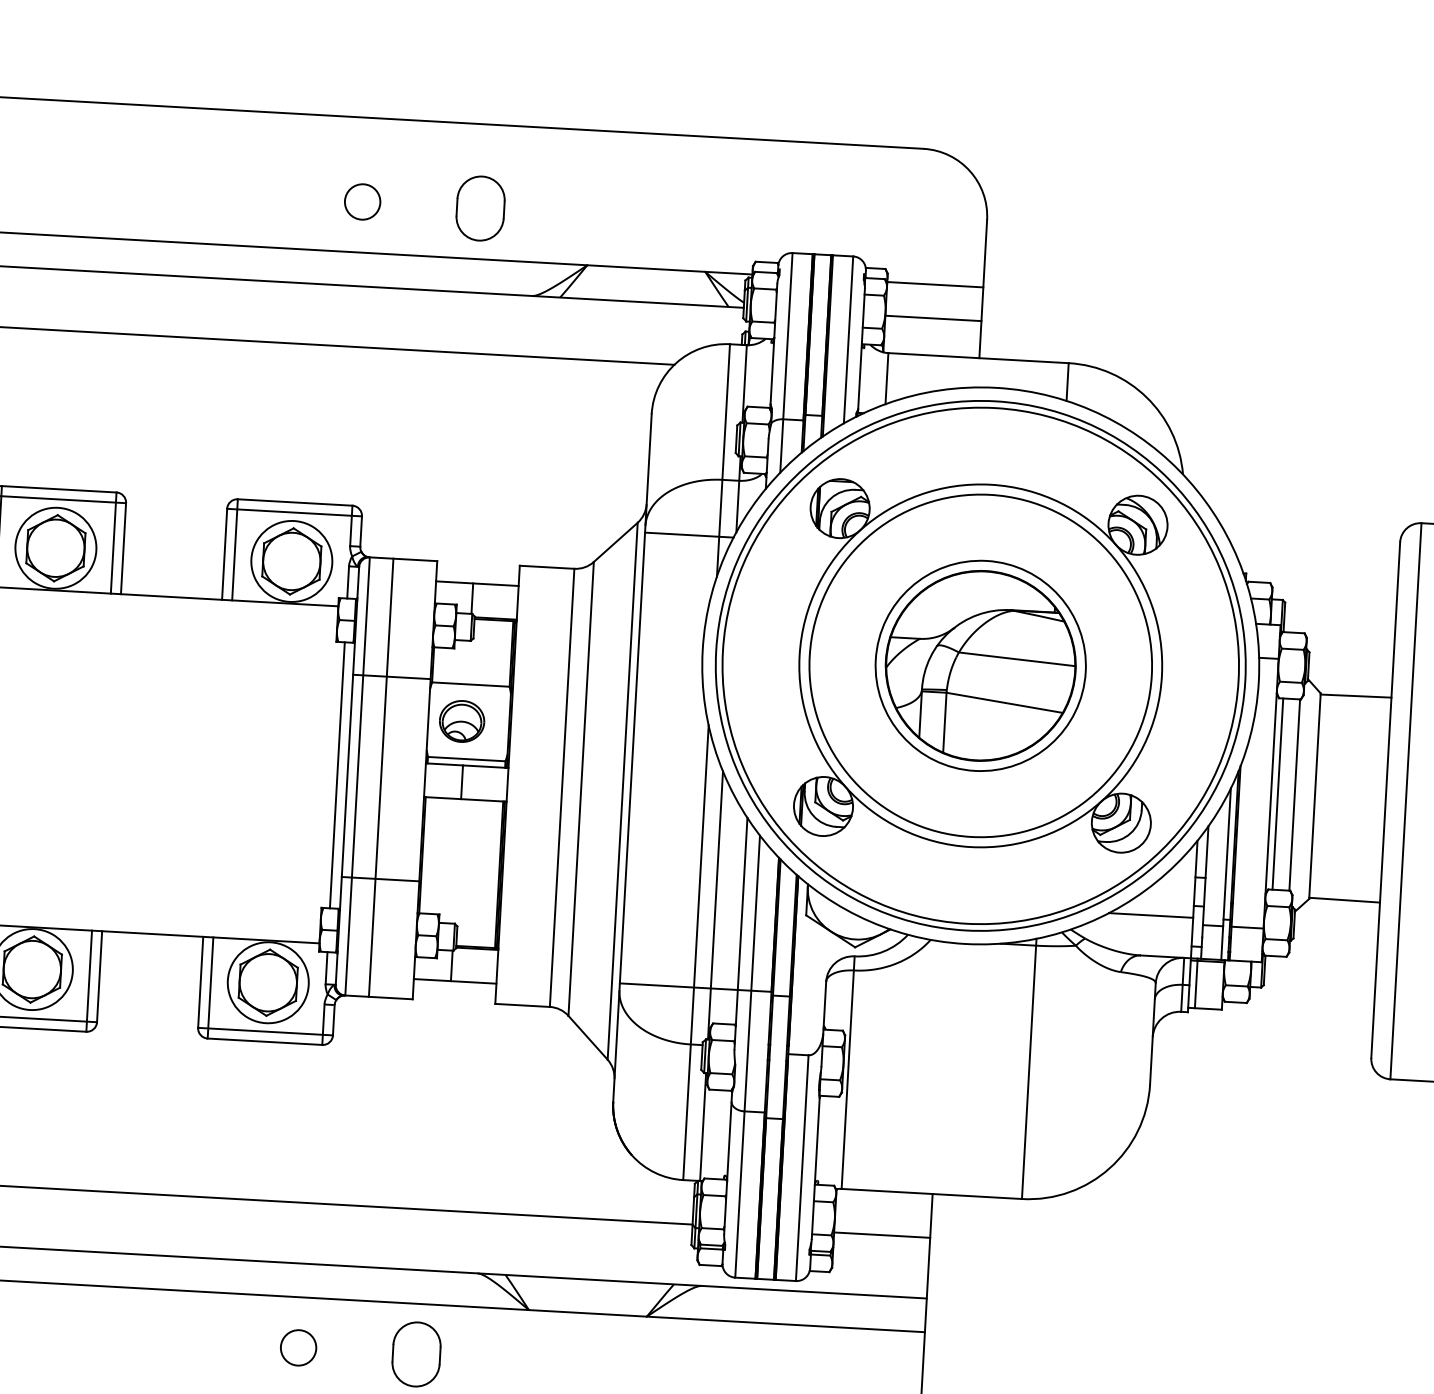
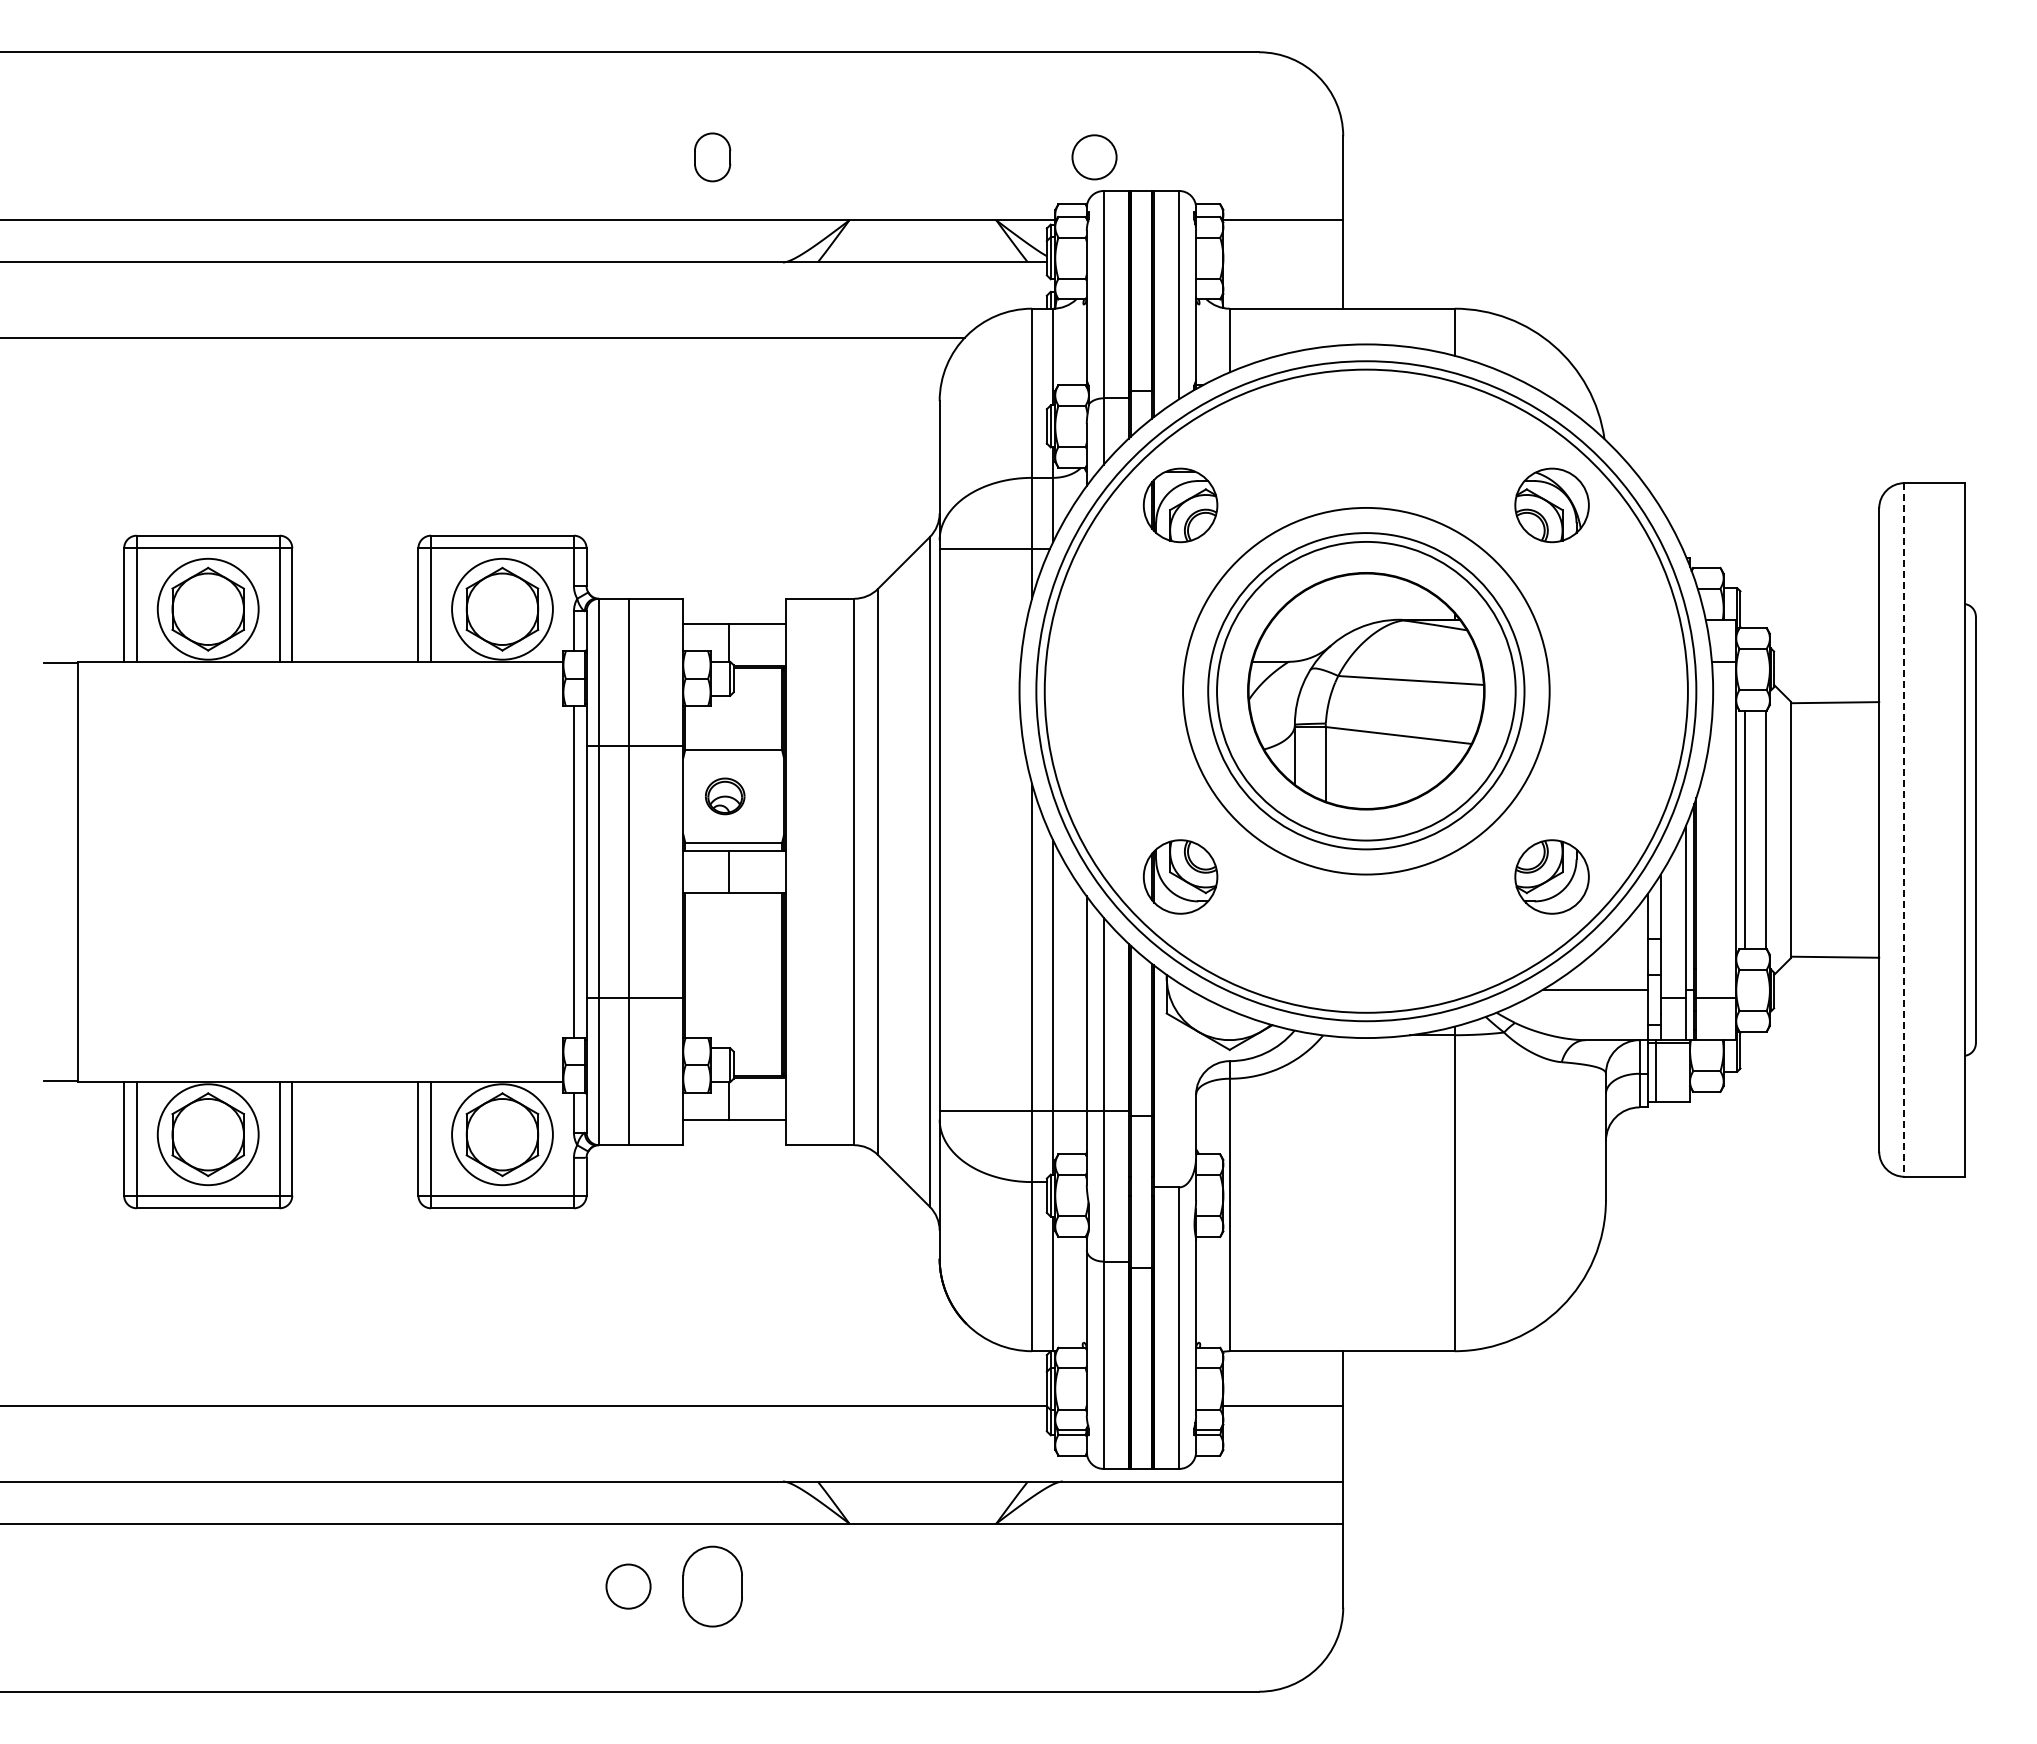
circle: (362, 202) -> (1094, 157), moved
part: (480, 208) -> (712, 157), size x0.6
line: (933, 318) -> (1283, 262), removed
circle: (980, 665) -> (1366, 690), size x0.7
circle: (980, 666) -> (1366, 691), size x0.7
circle: (980, 666) -> (1366, 691), size x1.4
part: (461, 721) -> (724, 796), size x0.7
line: (1406, 800) -> (1904, 829), solid -> dashed
circle: (298, 1347) -> (628, 1586), moved

